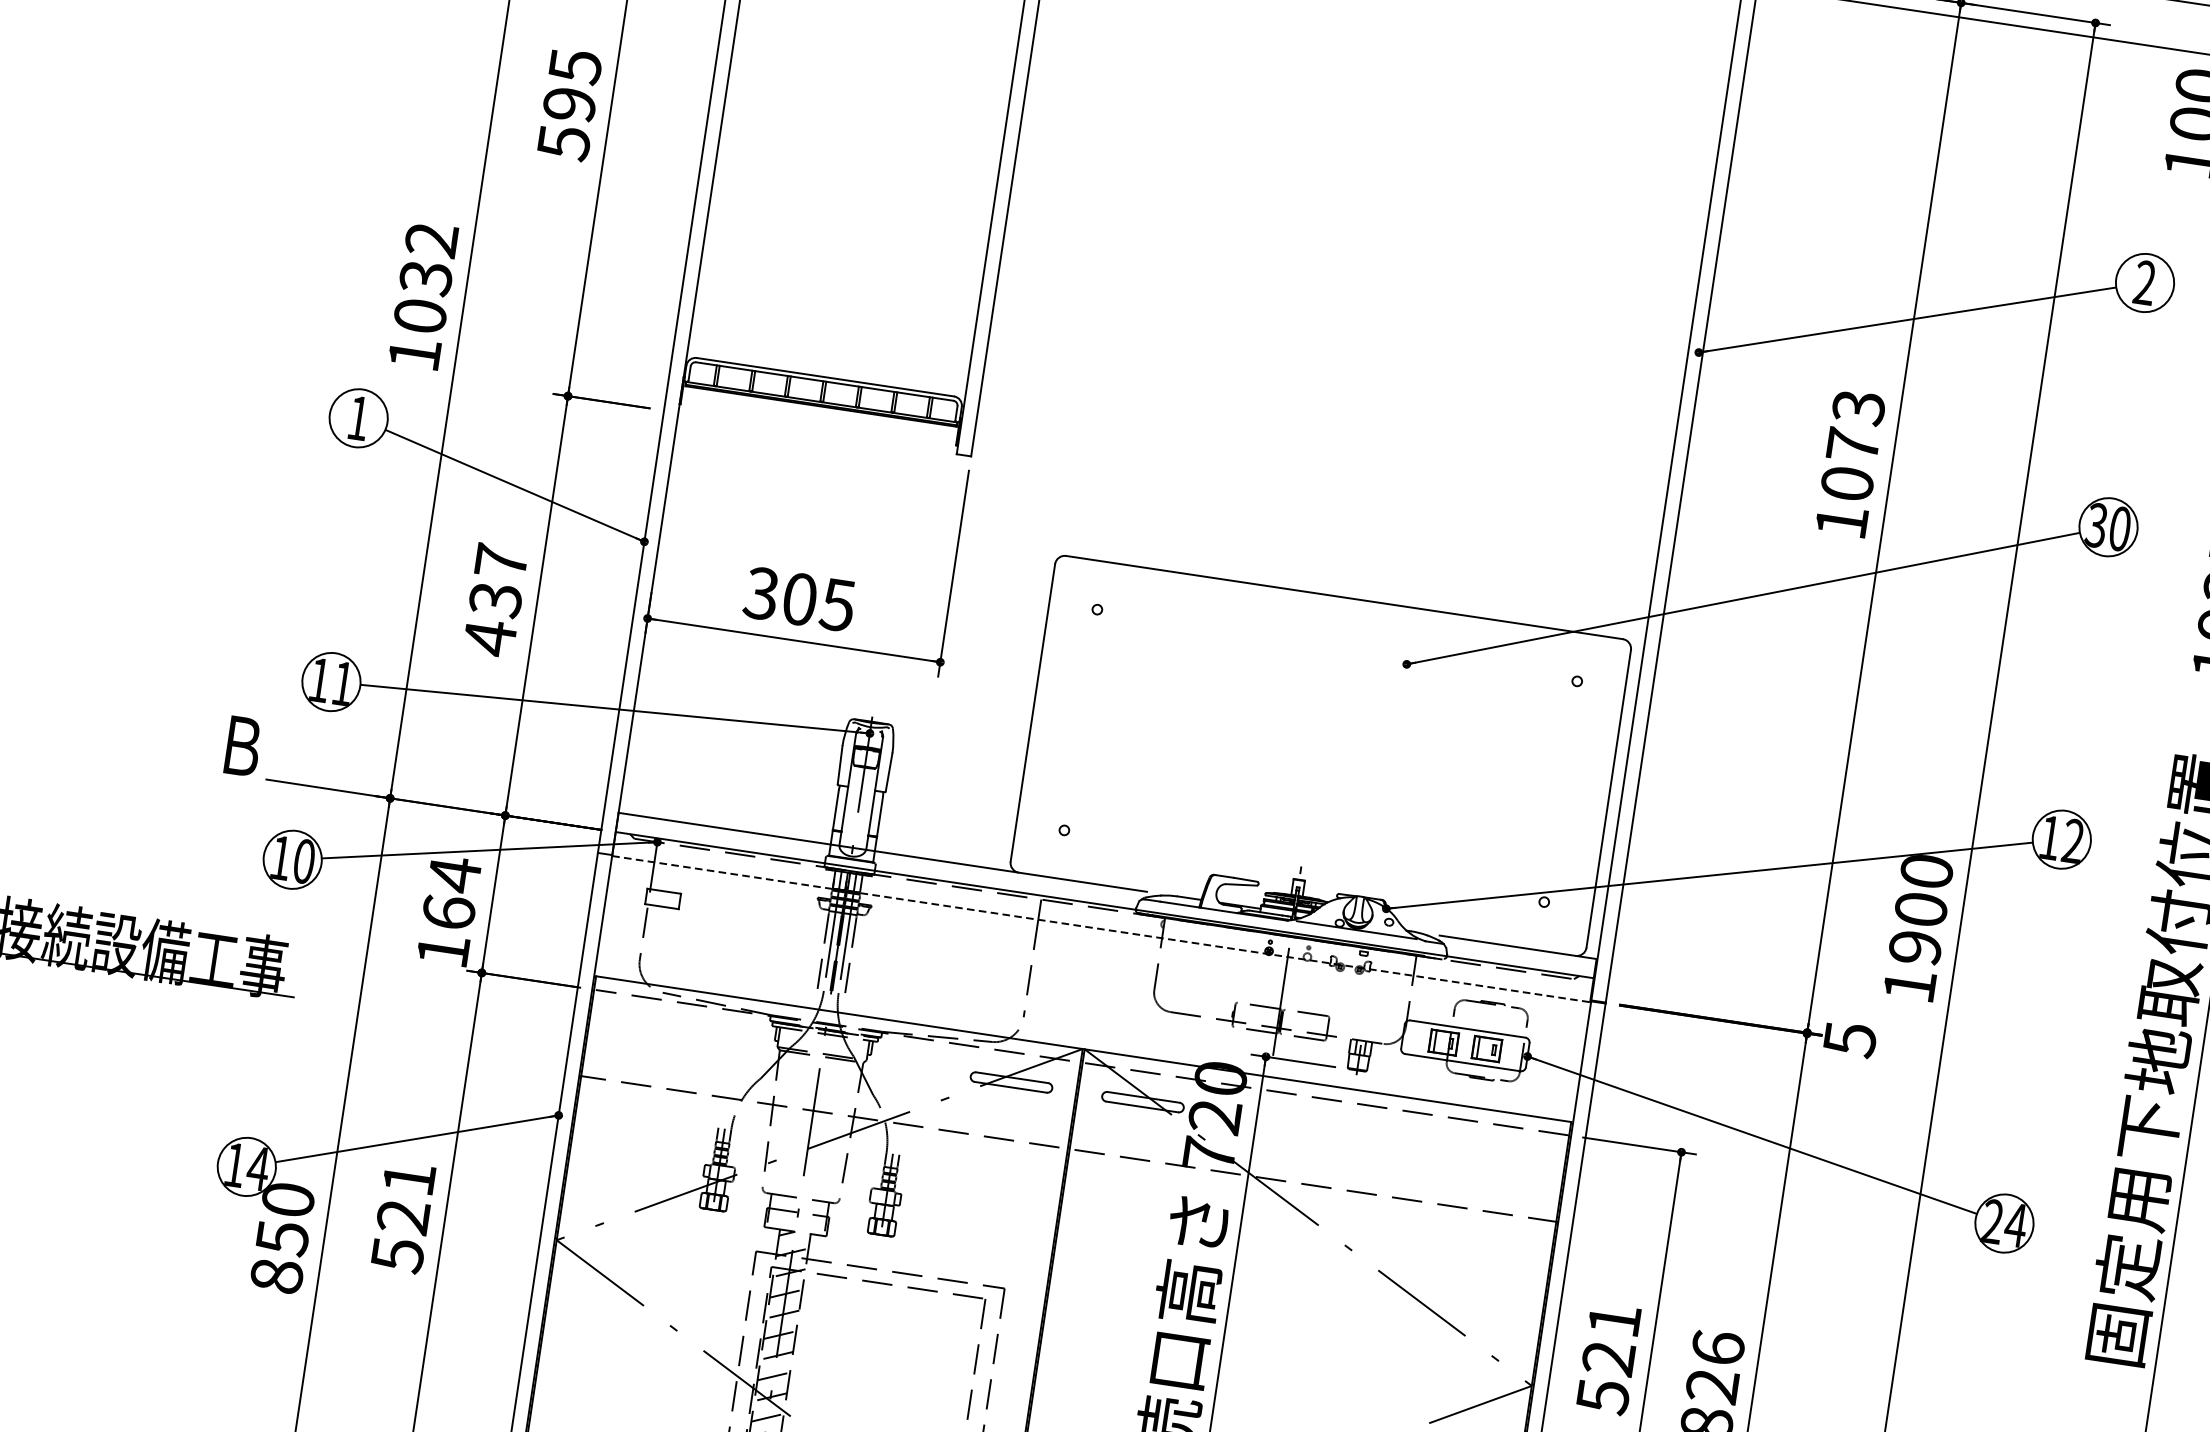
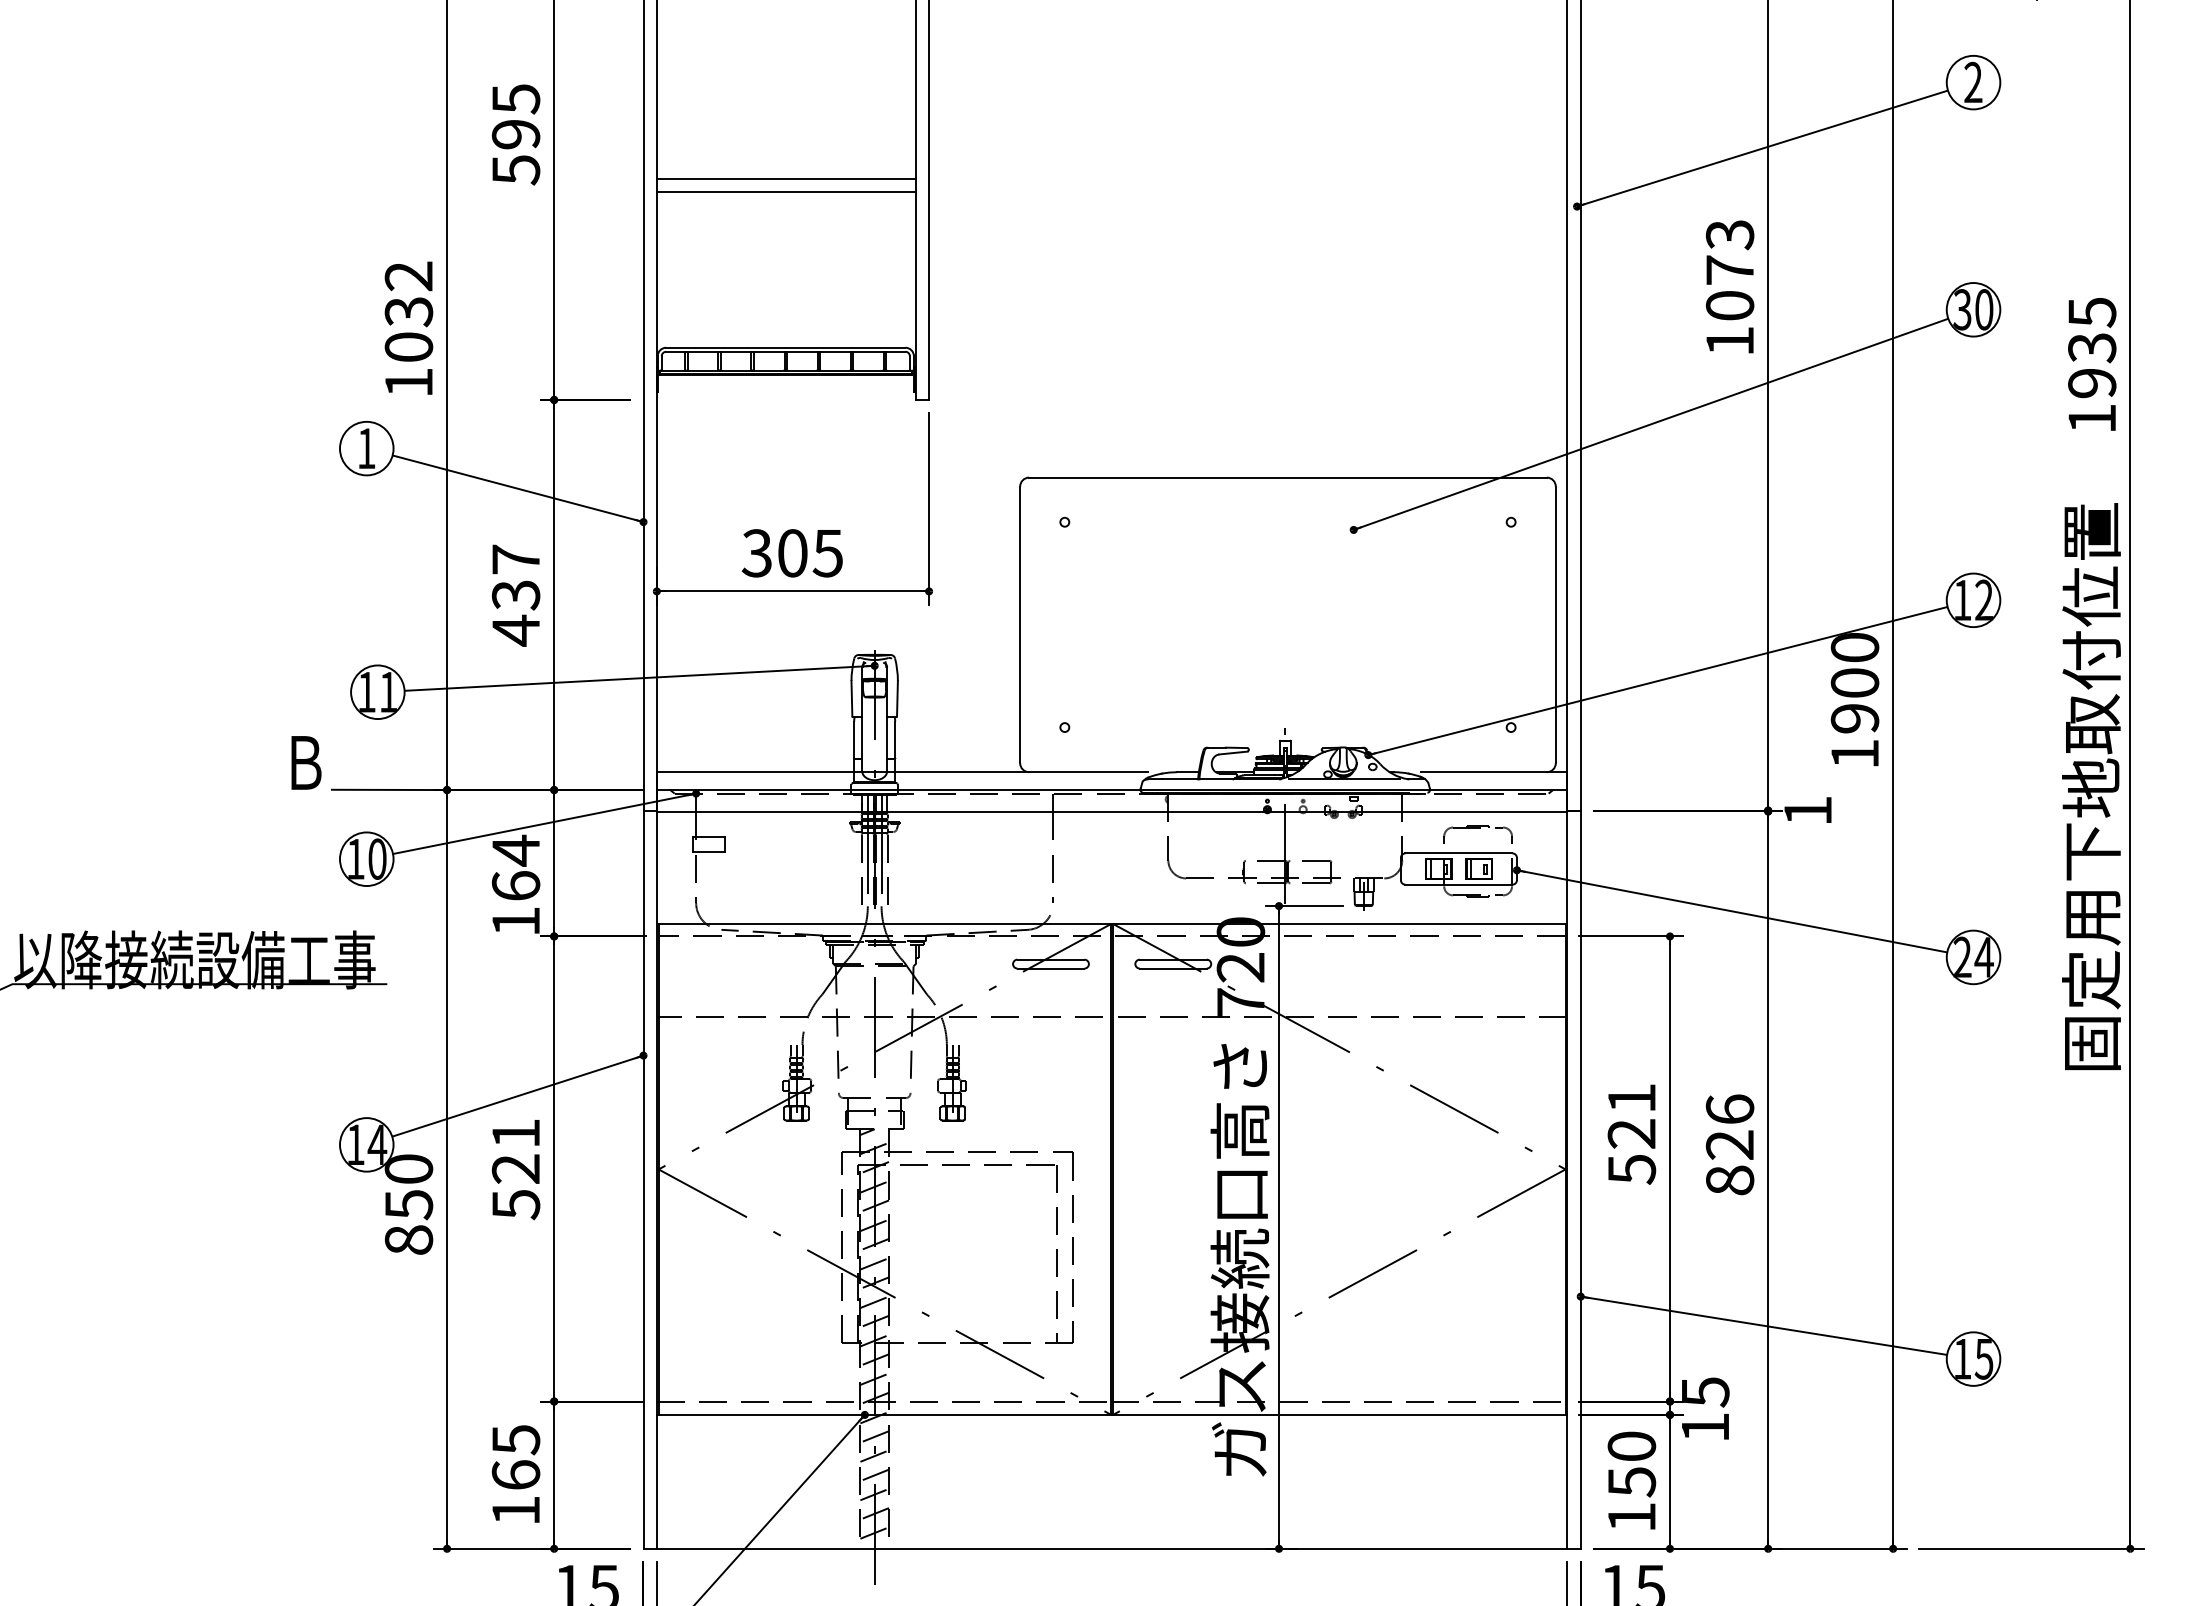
line: (852, 196) -> (785, 179), added
line: (850, 210) -> (785, 192), added
line: (1100, 929) -> (1111, 812), dashed -> solid
text: (1850, 1040) -> (1808, 811), 5 -> 1

